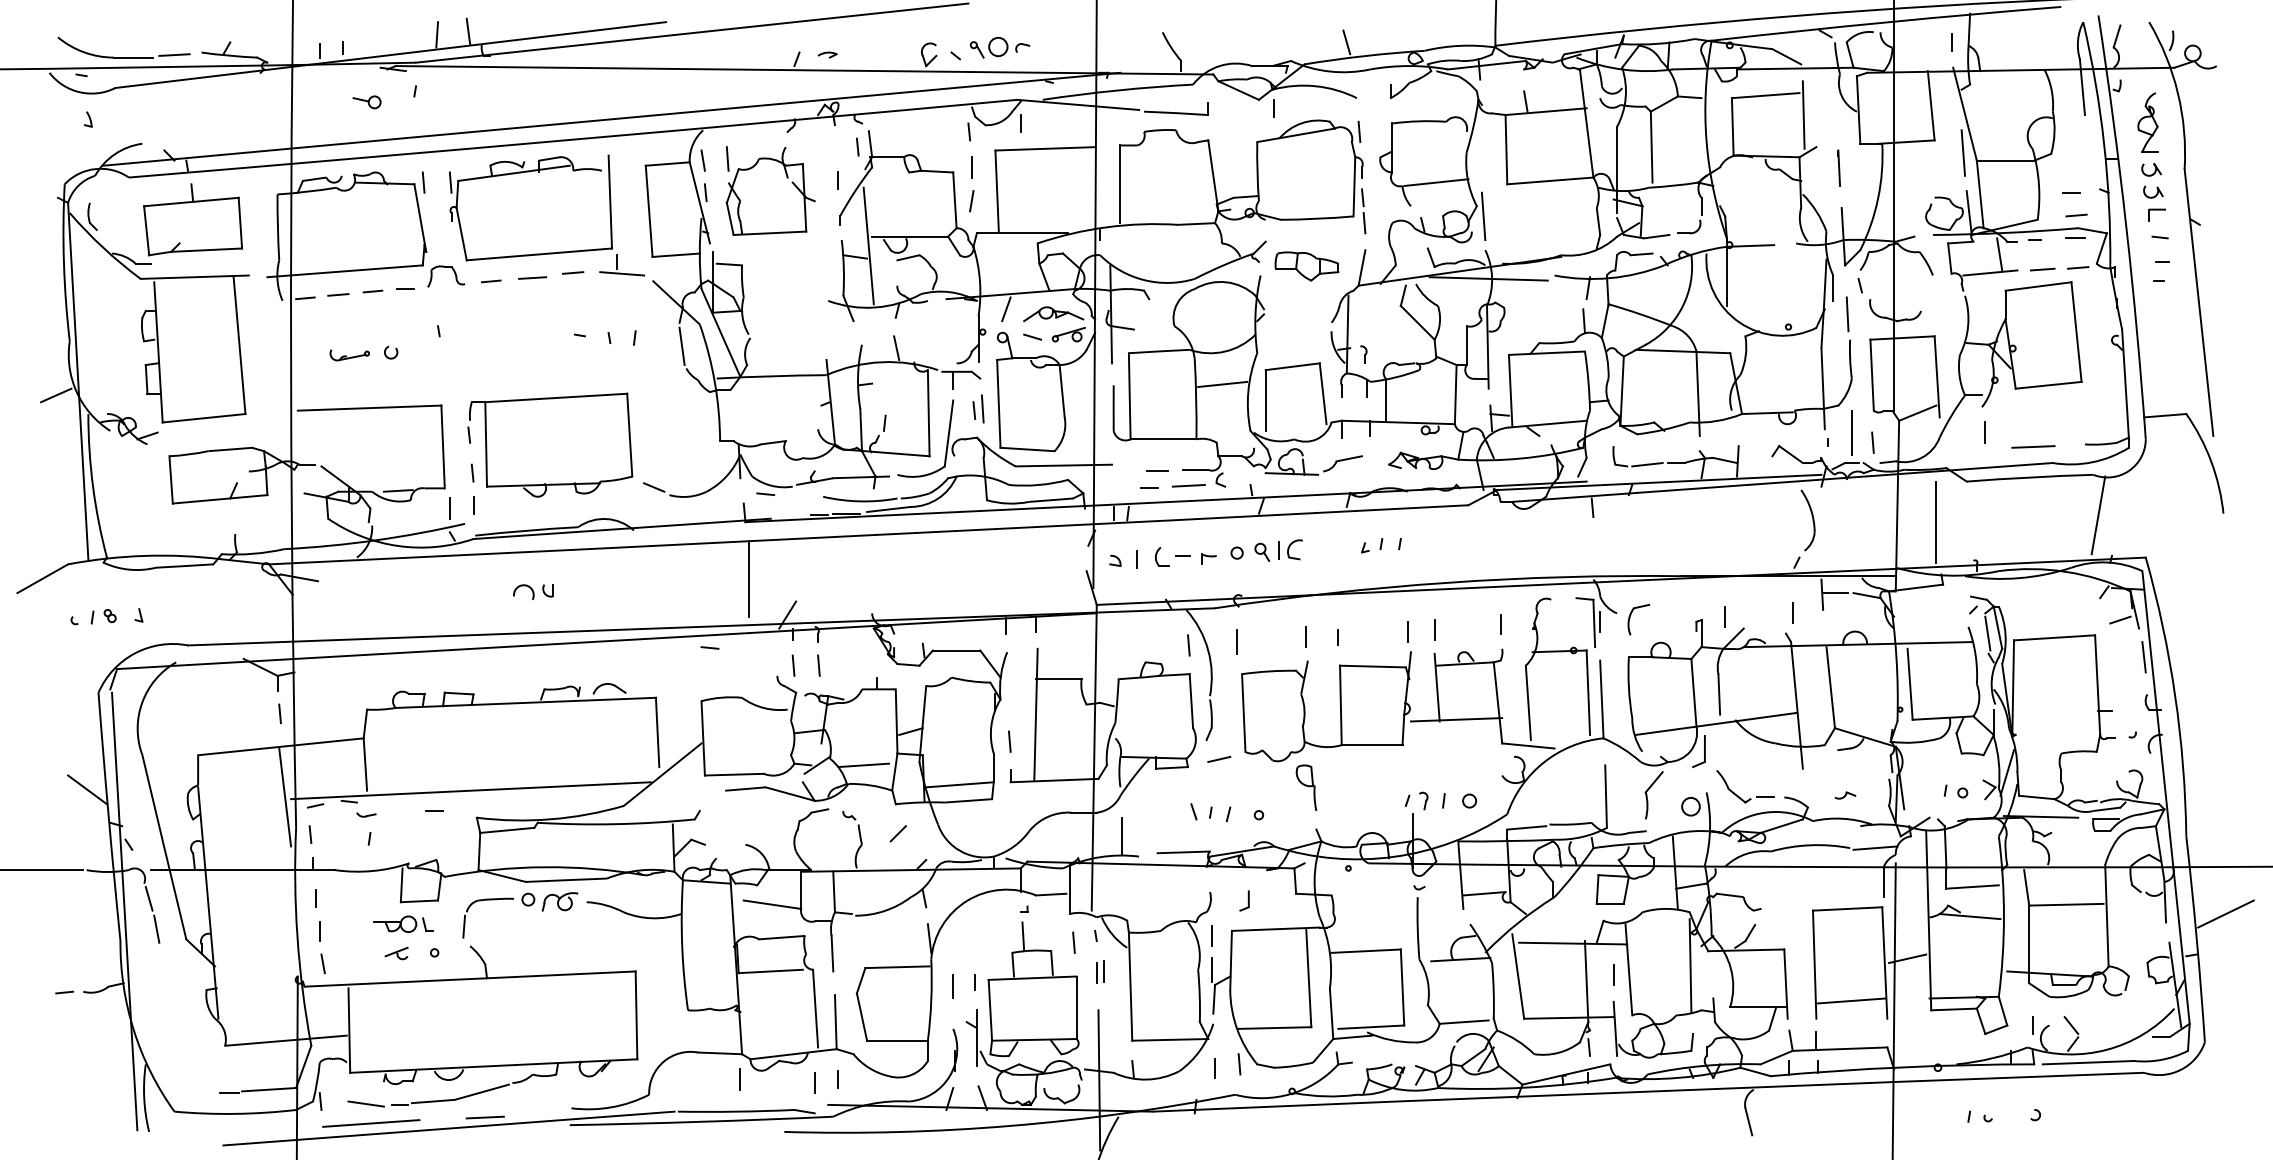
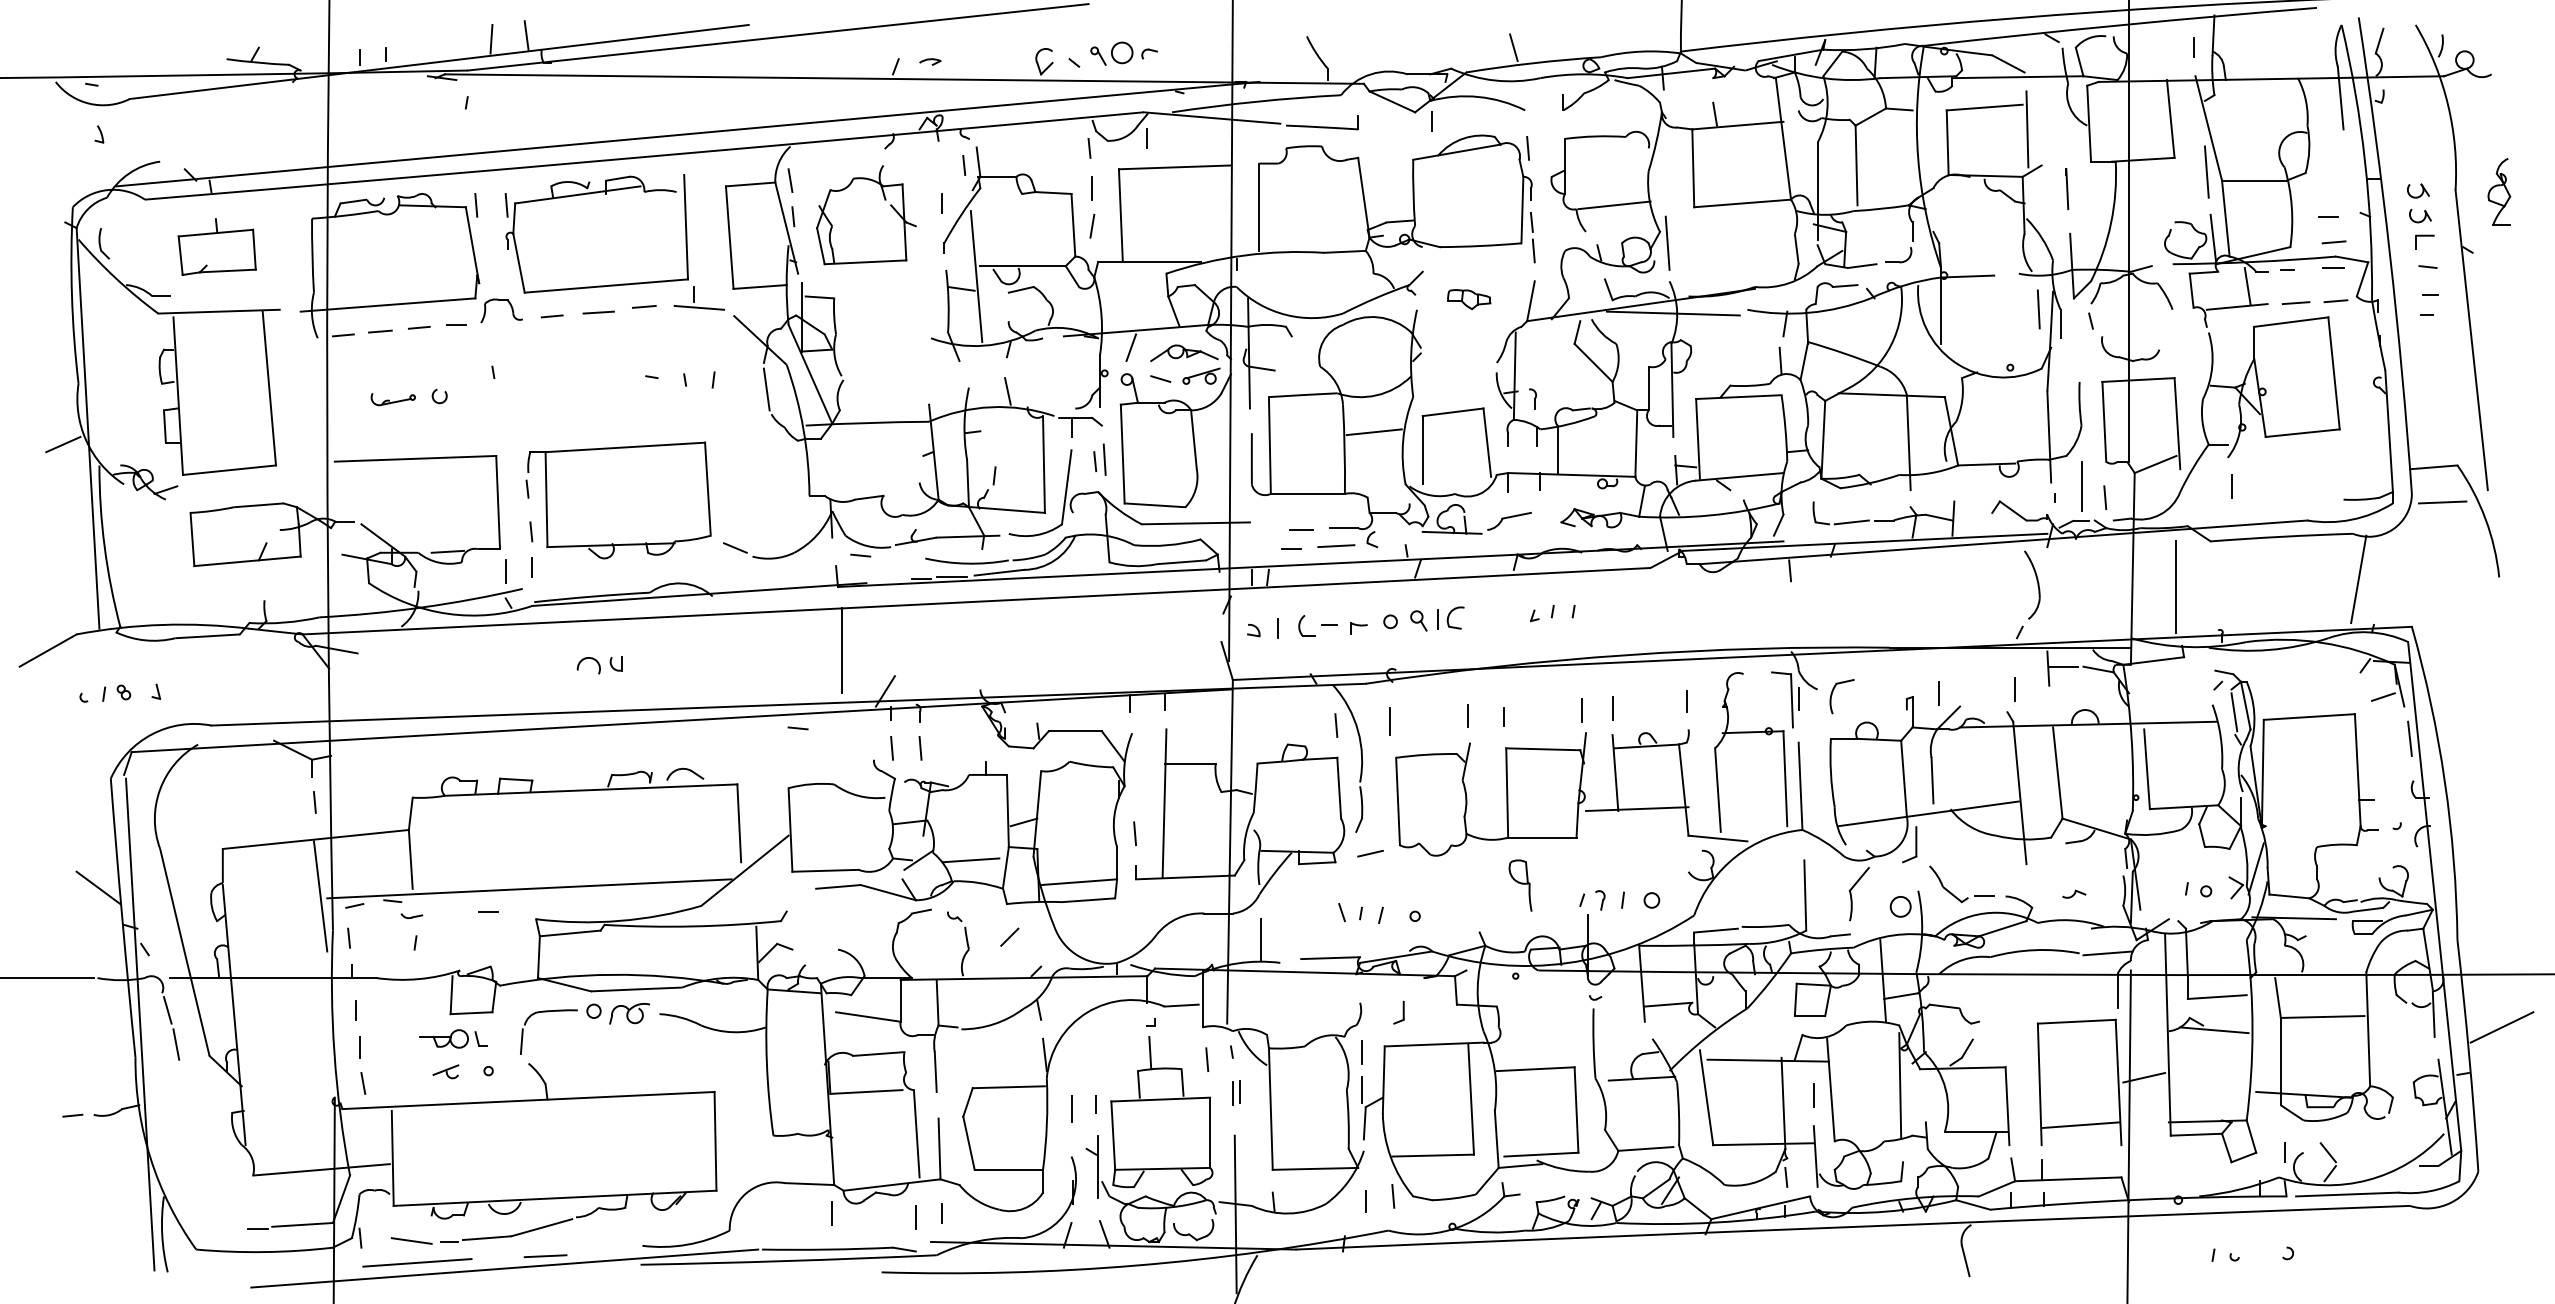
part: (124, 57) -> (139, 64), removed
part: (366, 101) -> (412, 114), removed
part: (2148, 122) -> (2499, 191), moved
line: (727, 158) -> (817, 178), removed
part: (193, 219) -> (217, 246), size x0.7
part: (1307, 266) -> (1469, 299), size x0.6
line: (1847, 314) -> (2038, 309), moved
line: (2033, 446) -> (2442, 502), moved
part: (1306, 787) -> (1520, 885), moved

